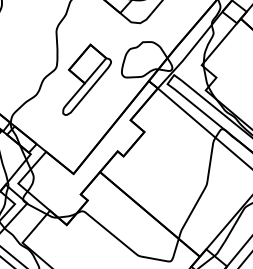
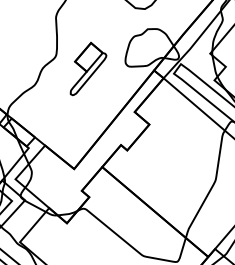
part: (86, 79) -> (87, 68), size x0.7

